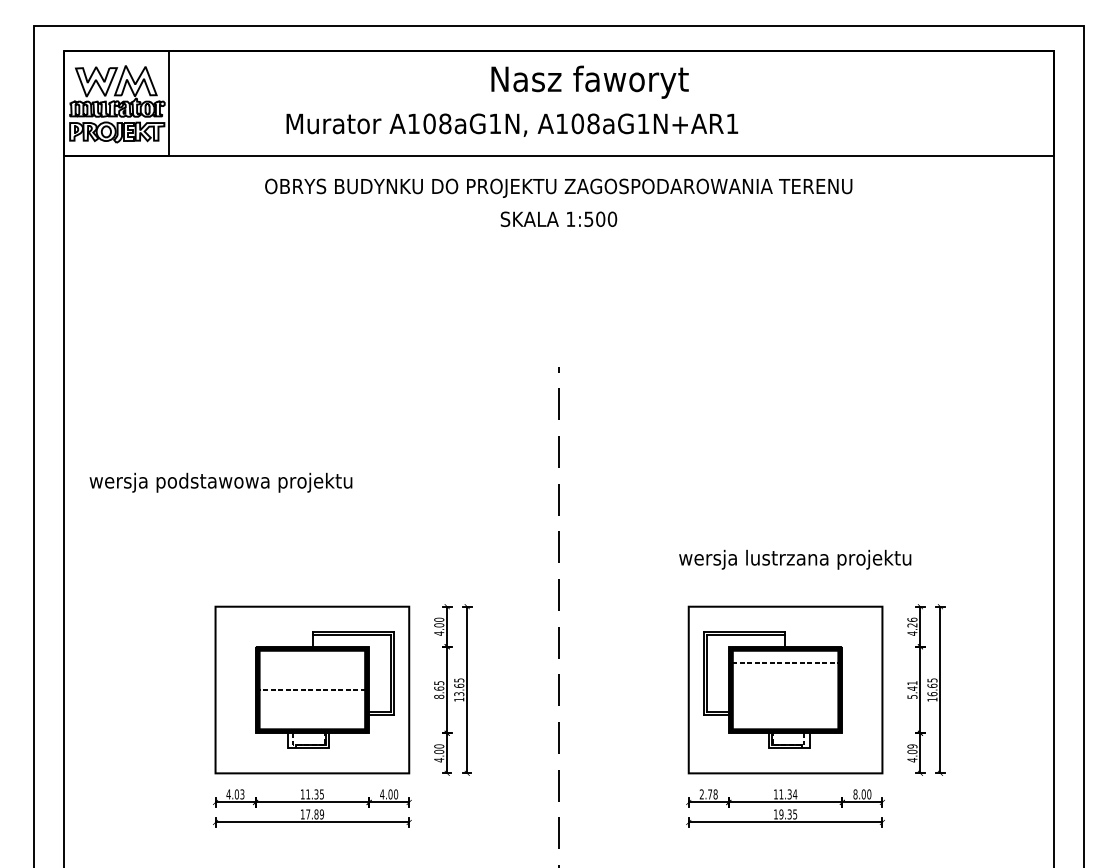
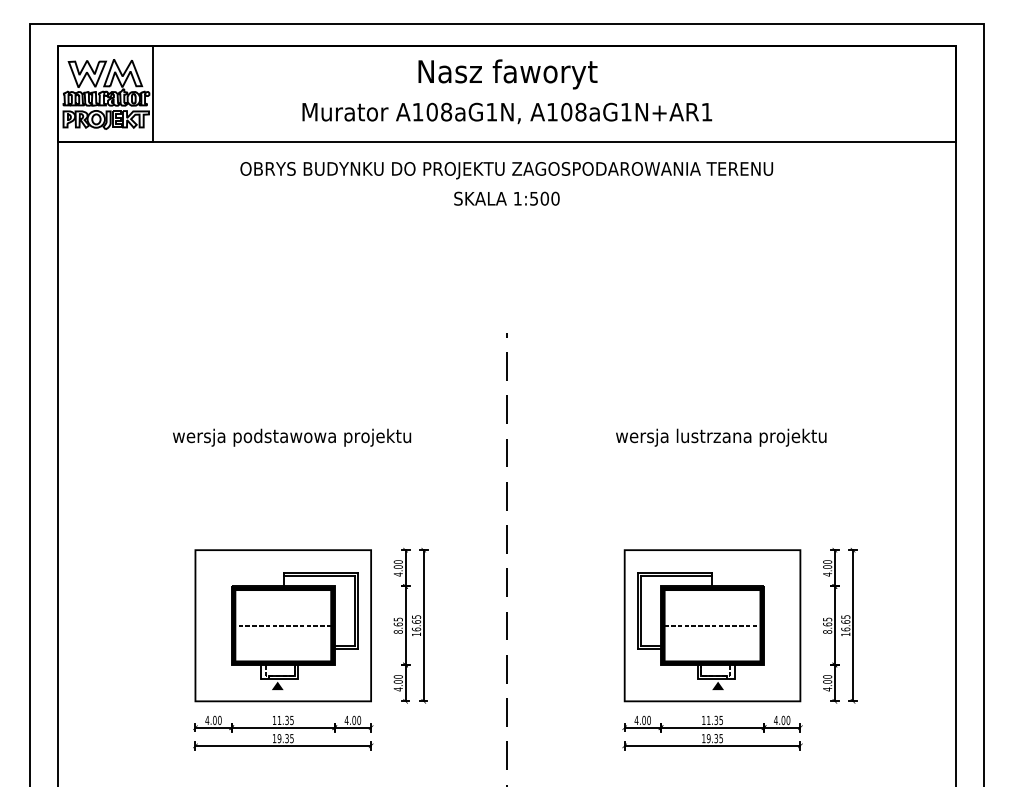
text: (589, 81) -> (507, 73), moved
text: (512, 124) -> (507, 112), moved
text: (220, 482) -> (291, 437), moved
text: (795, 559) -> (721, 437), moved
text: (912, 622) -> (827, 564), 4.26 -> 4.00
line: (785, 663) -> (712, 626), moved
text: (912, 689) -> (827, 625), 5.41 -> 8.65
text: (459, 694) -> (416, 629), 13.65 -> 16.65
text: (912, 746) -> (827, 676), 4.09 -> 4.00
fill: (305, 755) -> (277, 685), added
fill: (791, 755) -> (717, 685), added
text: (242, 794) -> (219, 720), 4.03 -> 4.00
text: (708, 794) -> (642, 720), 2.78 -> 4.00
text: (794, 794) -> (720, 720), 11.34 -> 11.35
text: (855, 794) -> (775, 720), 8.00 -> 4.00
text: (315, 814) -> (286, 738), 17.89 -> 19.35

